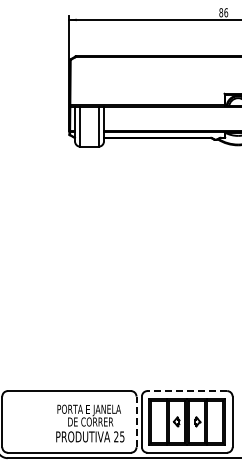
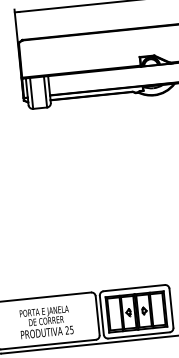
line: (187, 391) -> (134, 288), dashed -> solid
line: (136, 421) -> (97, 315), dashed -> solid
text: (90, 423) -> (46, 322), moved

